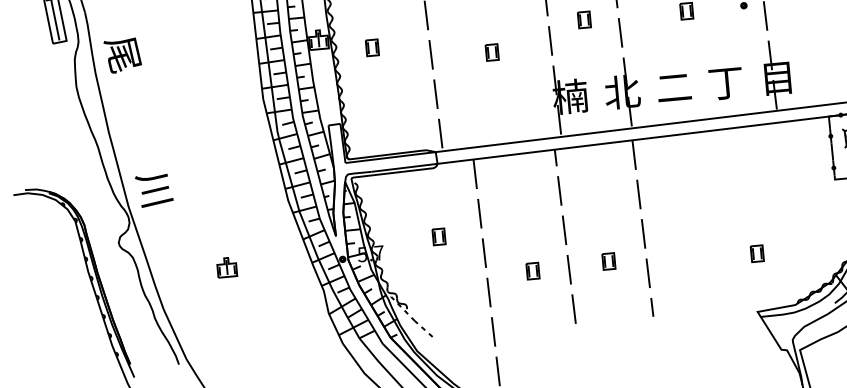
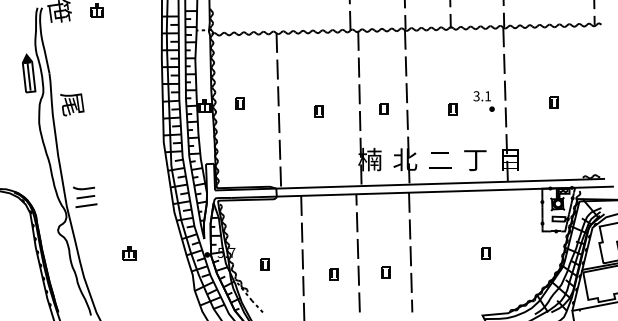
part: (371, 47) -> (239, 103), moved
part: (491, 53) -> (318, 111), moved
part: (437, 236) -> (264, 264), moved
part: (756, 253) -> (485, 253), moved

